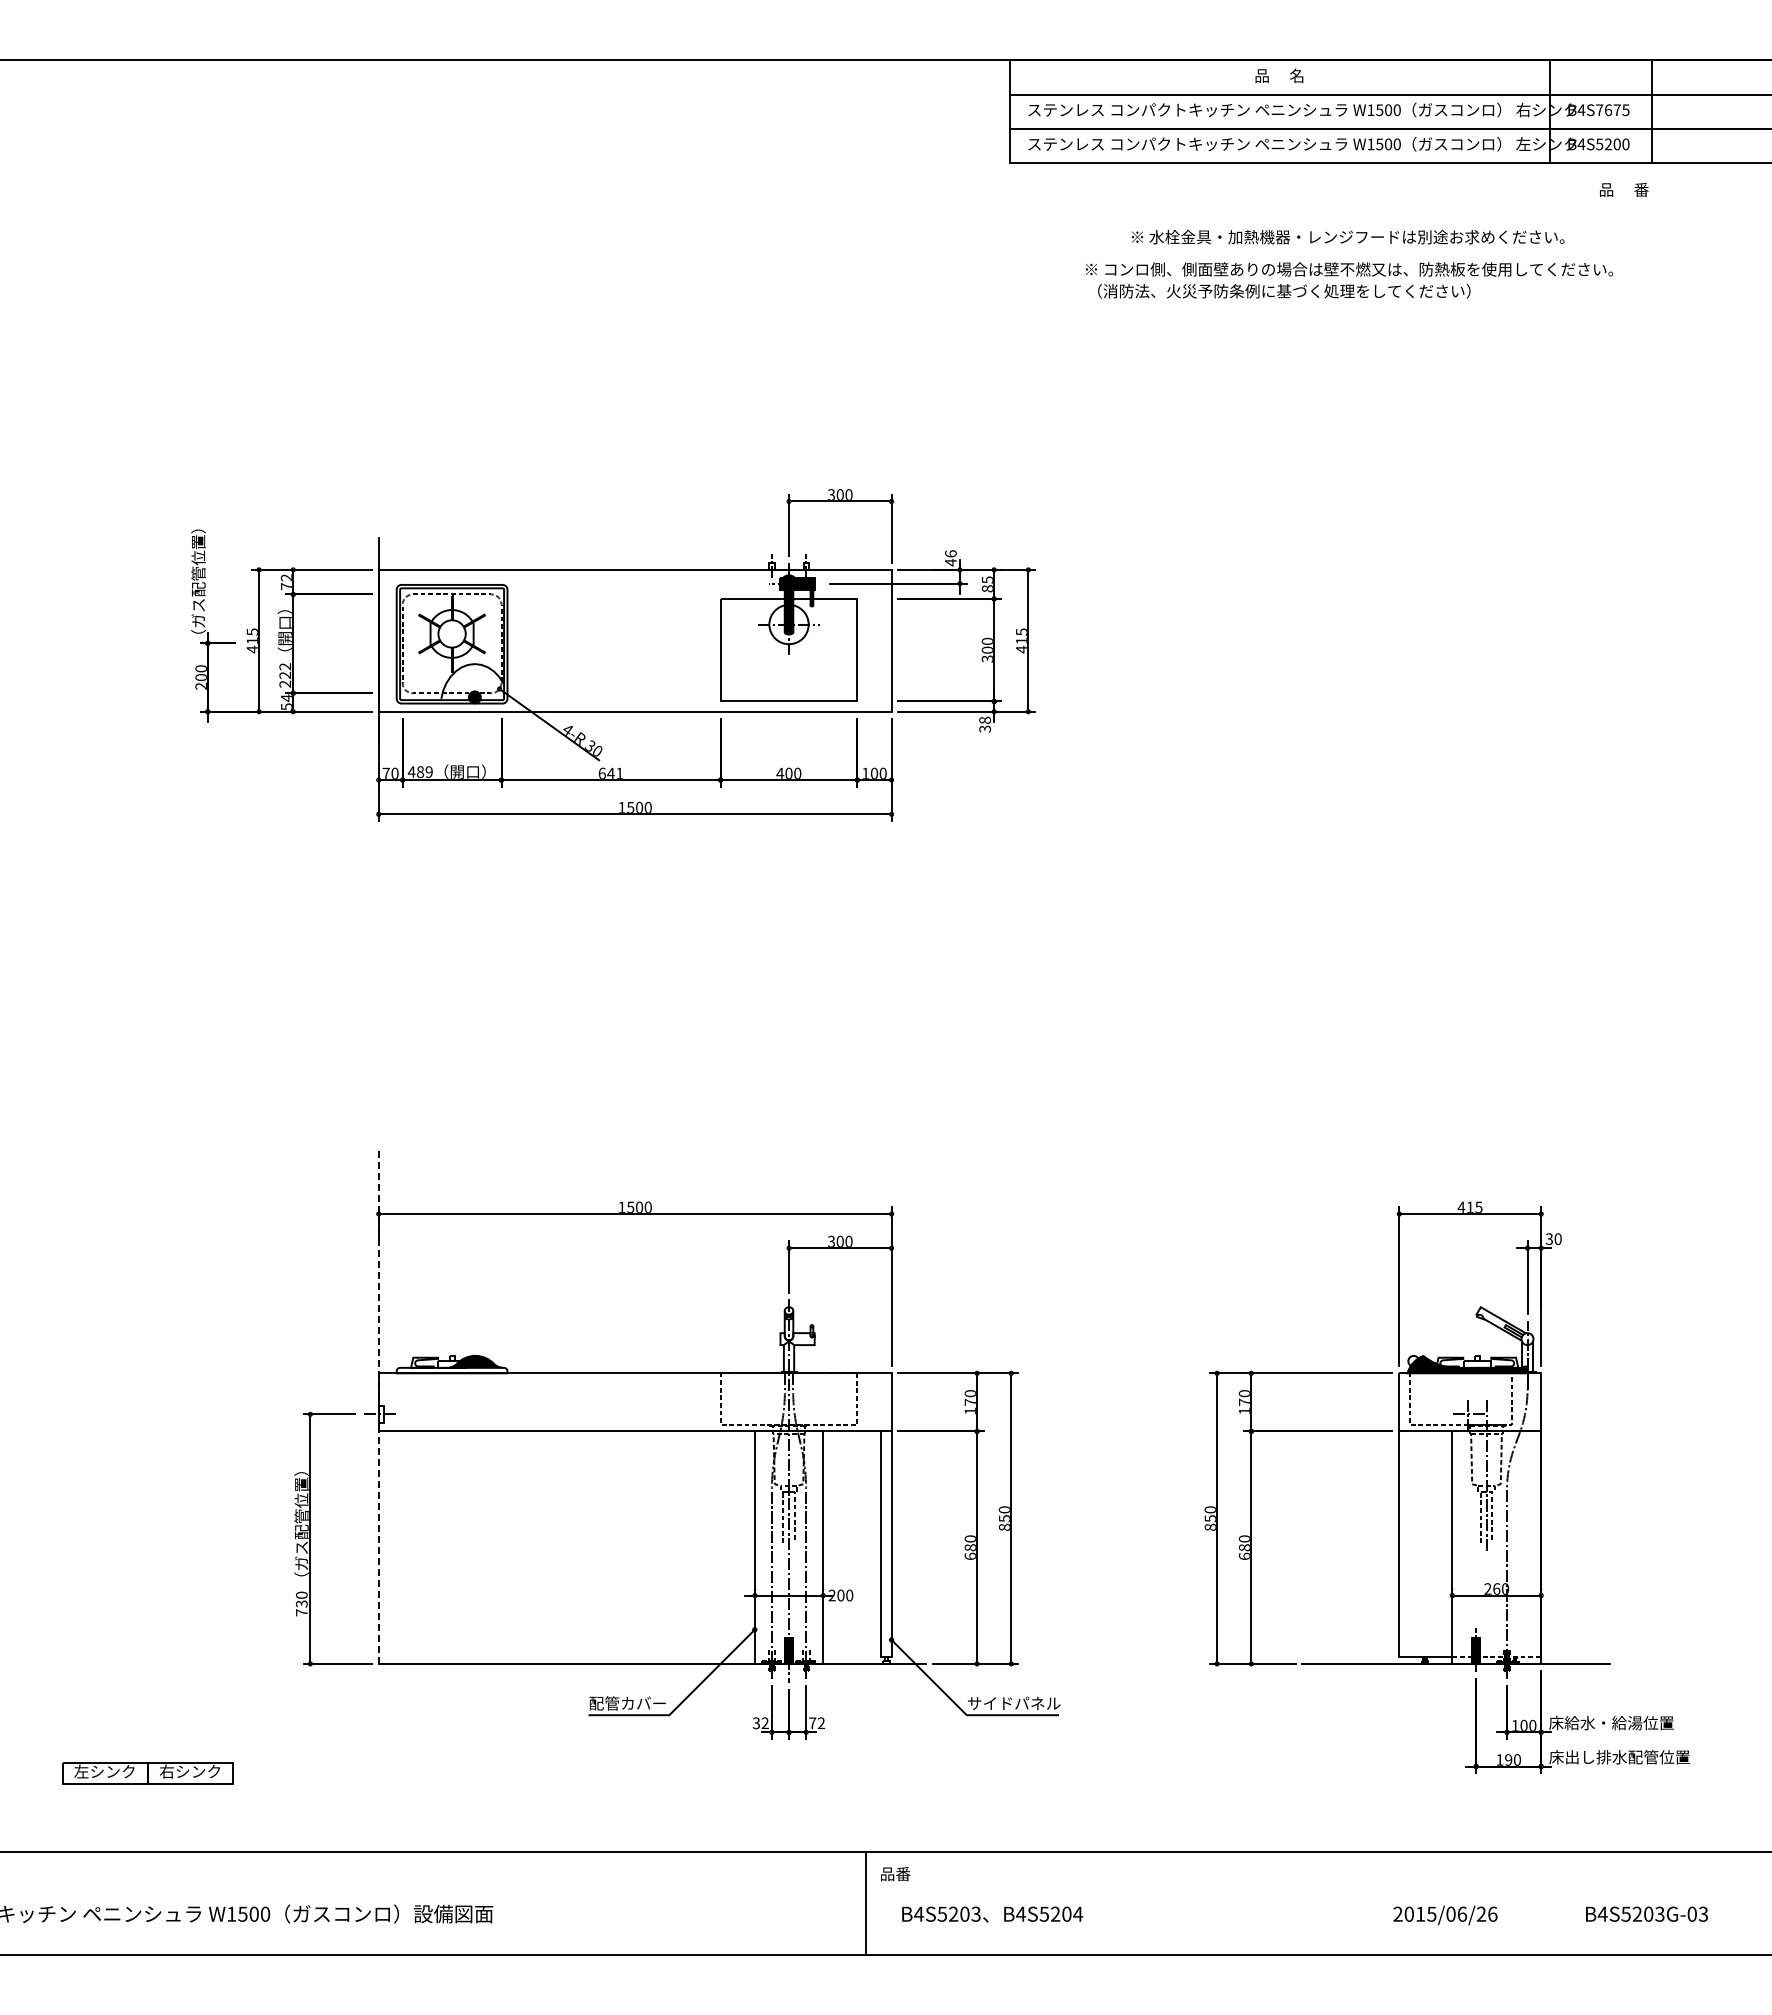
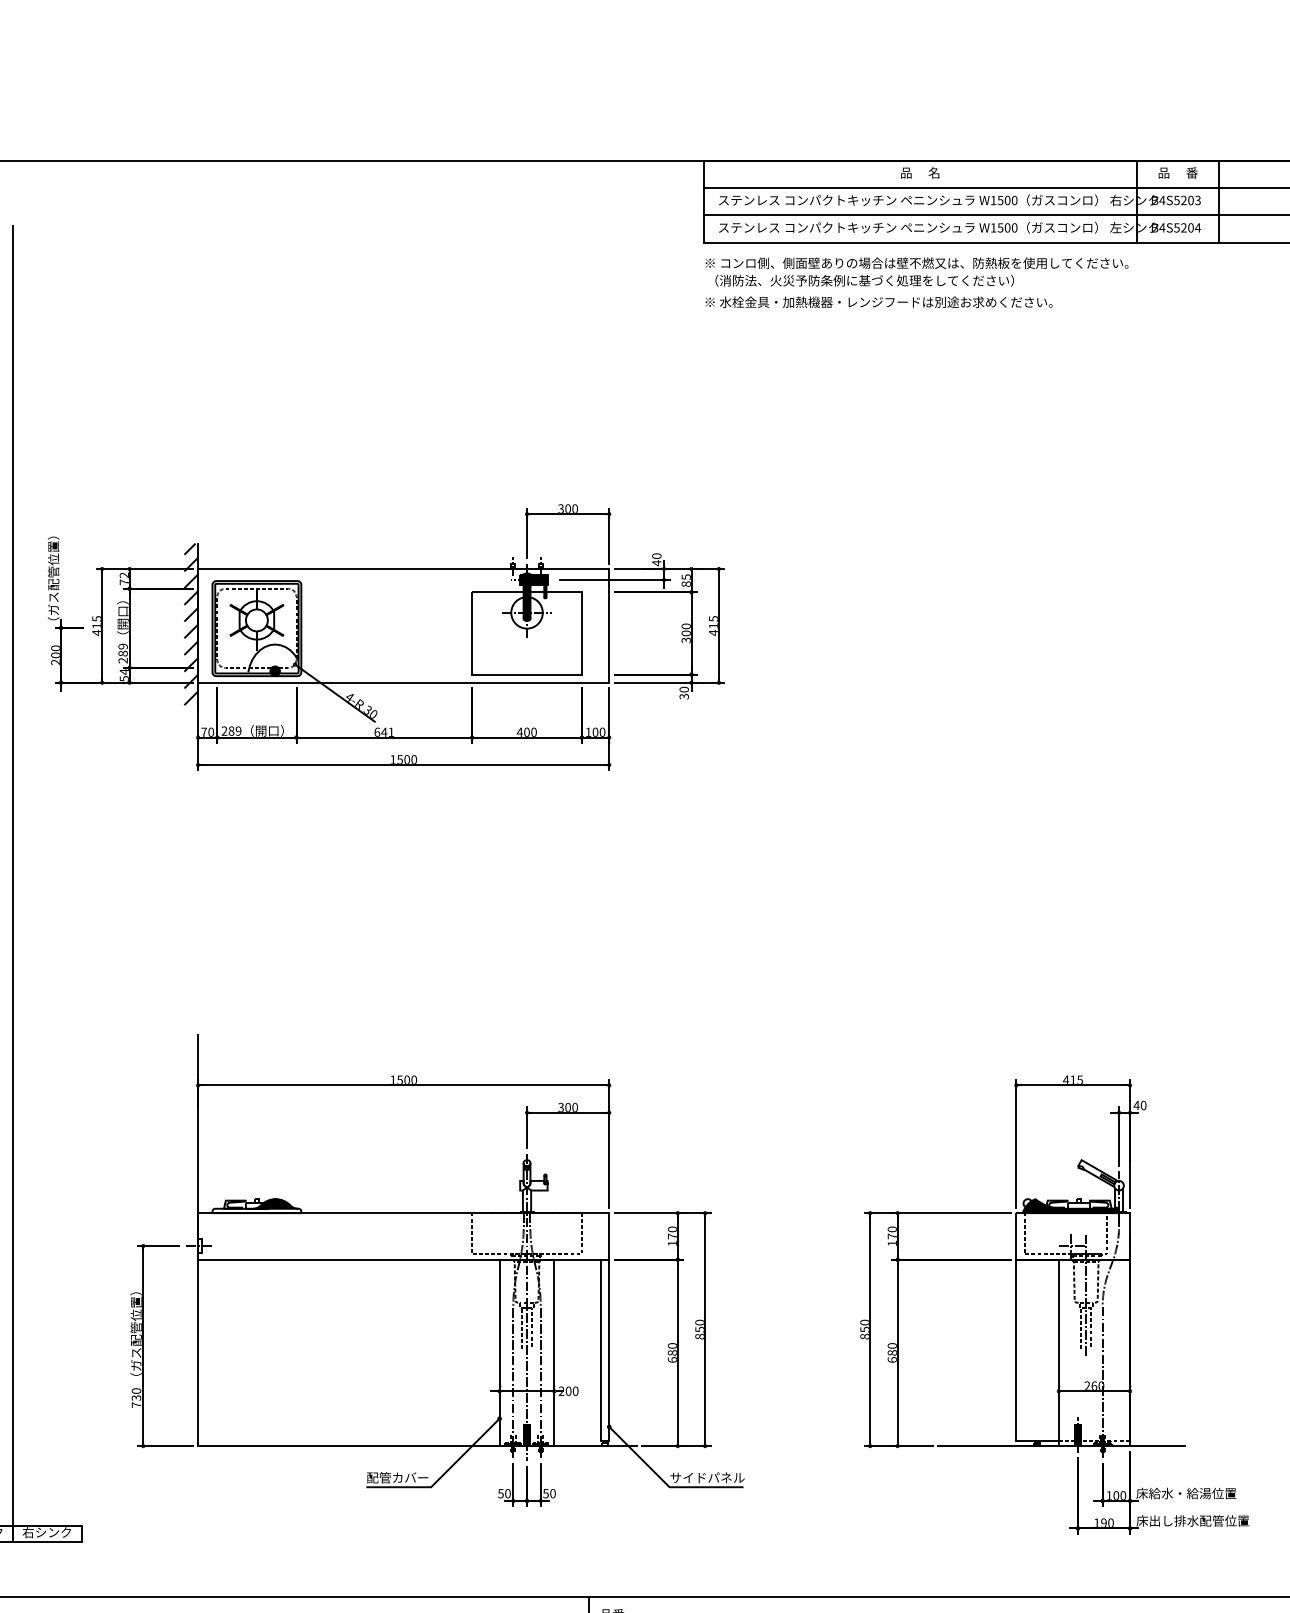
text: (1612, 110) -> (1187, 200), B4S7675 -> B4S5203
text: (1625, 144) -> (1197, 227), B4S5200 -> B4S5204
text: (1624, 189) -> (1178, 172), moved
text: (1347, 237) -> (878, 302), moved
text: (1349, 280) -> (917, 272), moved
text: (950, 553) -> (656, 555), 46 -> 40
hatch: (369, 638) -> (190, 624), added
text: (285, 671) -> (123, 650), 222 -> 289
text: (984, 719) -> (683, 688), 38 -> 30
text: (411, 771) -> (224, 730), 489 -> 289
line: (147, 962) -> (12, 883), added
text: (1549, 1239) -> (1136, 1105), 30 -> 40
line: (378, 1408) -> (197, 1241), dashed -> solid
text: (760, 1723) -> (504, 1493), 32 -> 50
text: (816, 1723) -> (549, 1493), 72 -> 50

